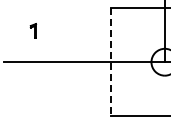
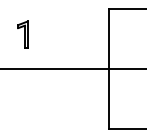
part: (33, 30) -> (23, 33), size x1.67
line: (111, 62) -> (109, 69), dashed -> solid

